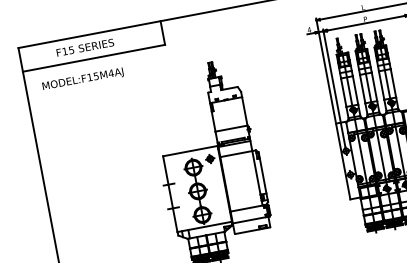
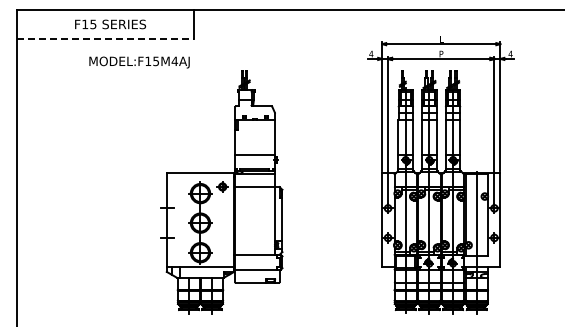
text: (85, 47) -> (110, 24), moved
line: (93, 58) -> (105, 39), solid -> dashed
text: (83, 79) -> (139, 62), moved

